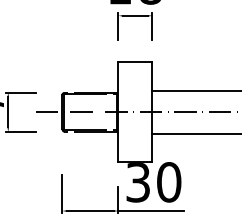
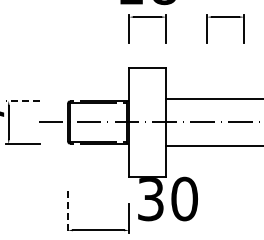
part: (206, 16) -> (225, 17), added
line: (20, 92) -> (22, 100), solid -> dashed
line: (61, 194) -> (67, 212), solid -> dashed
line: (151, 211) -> (165, 230), removed

